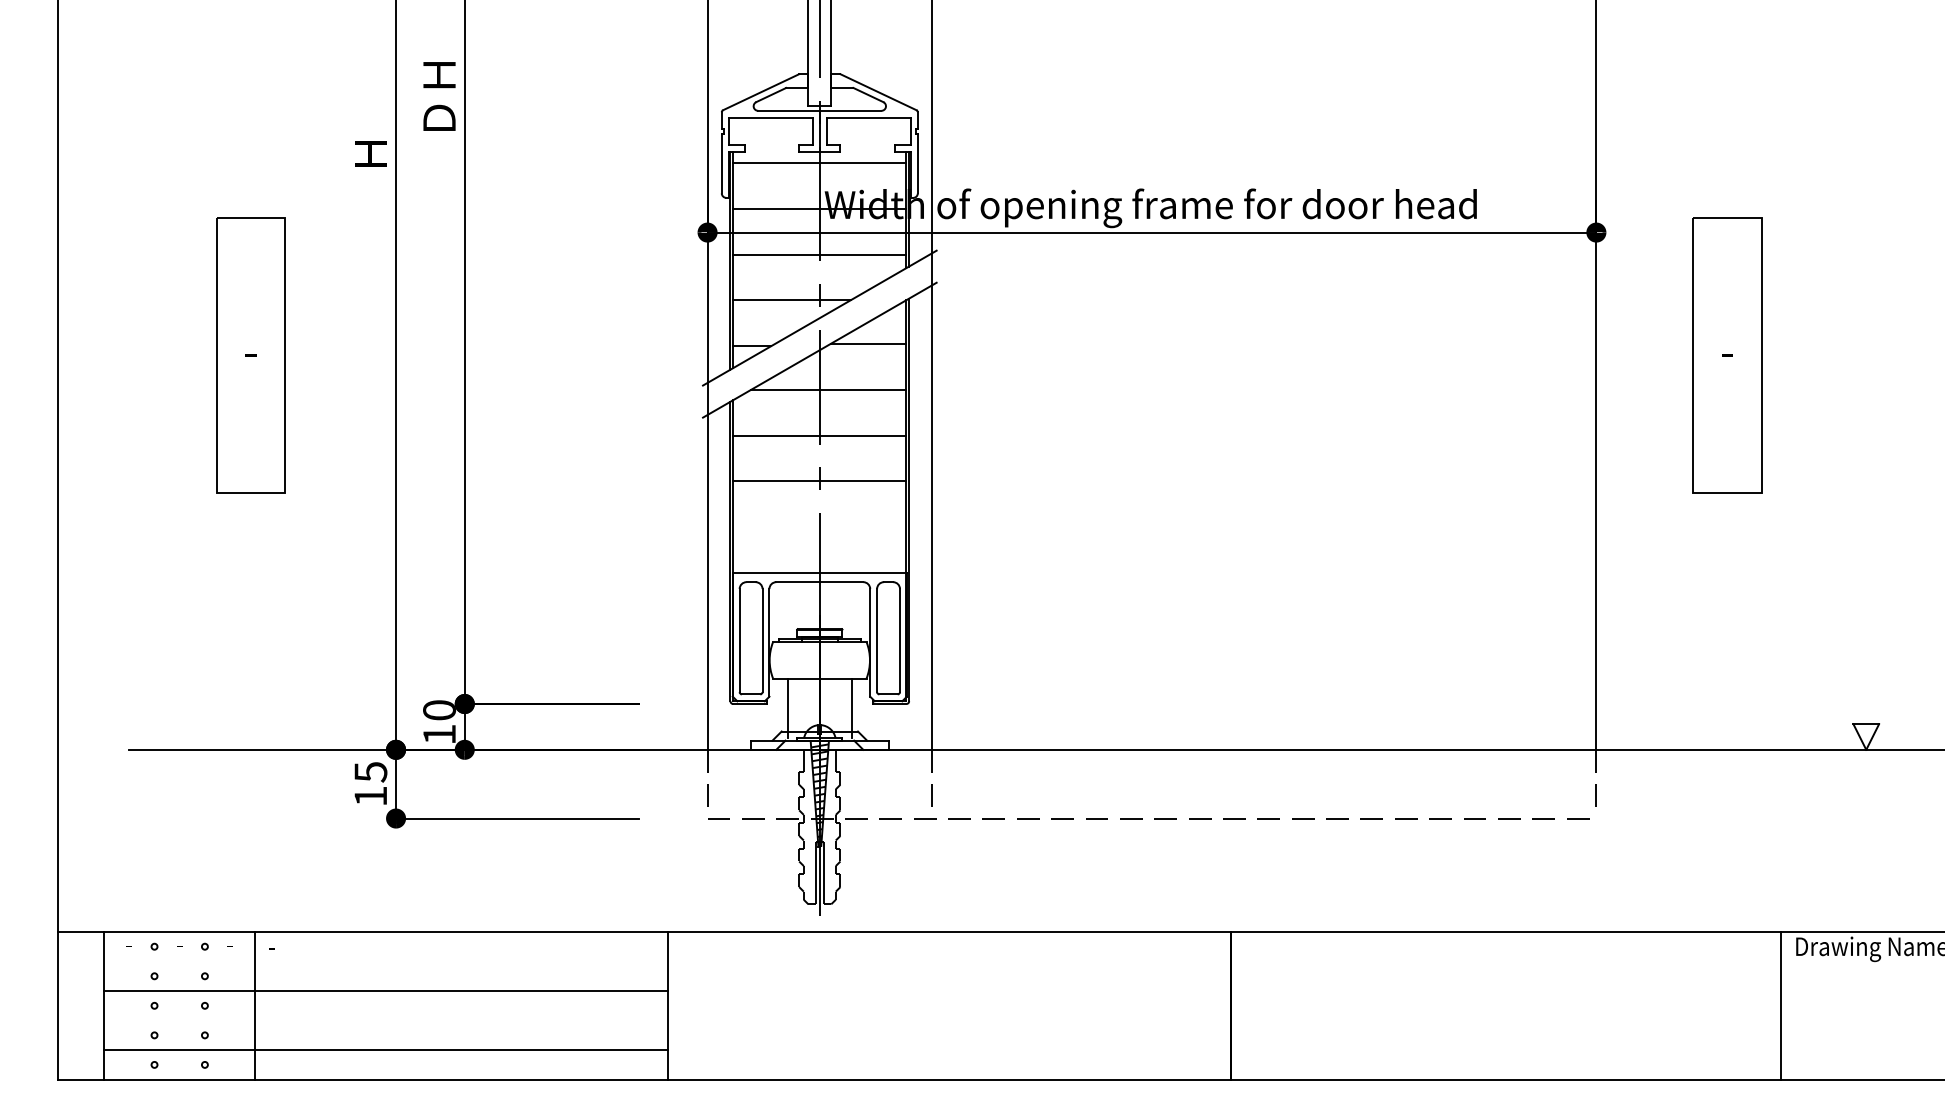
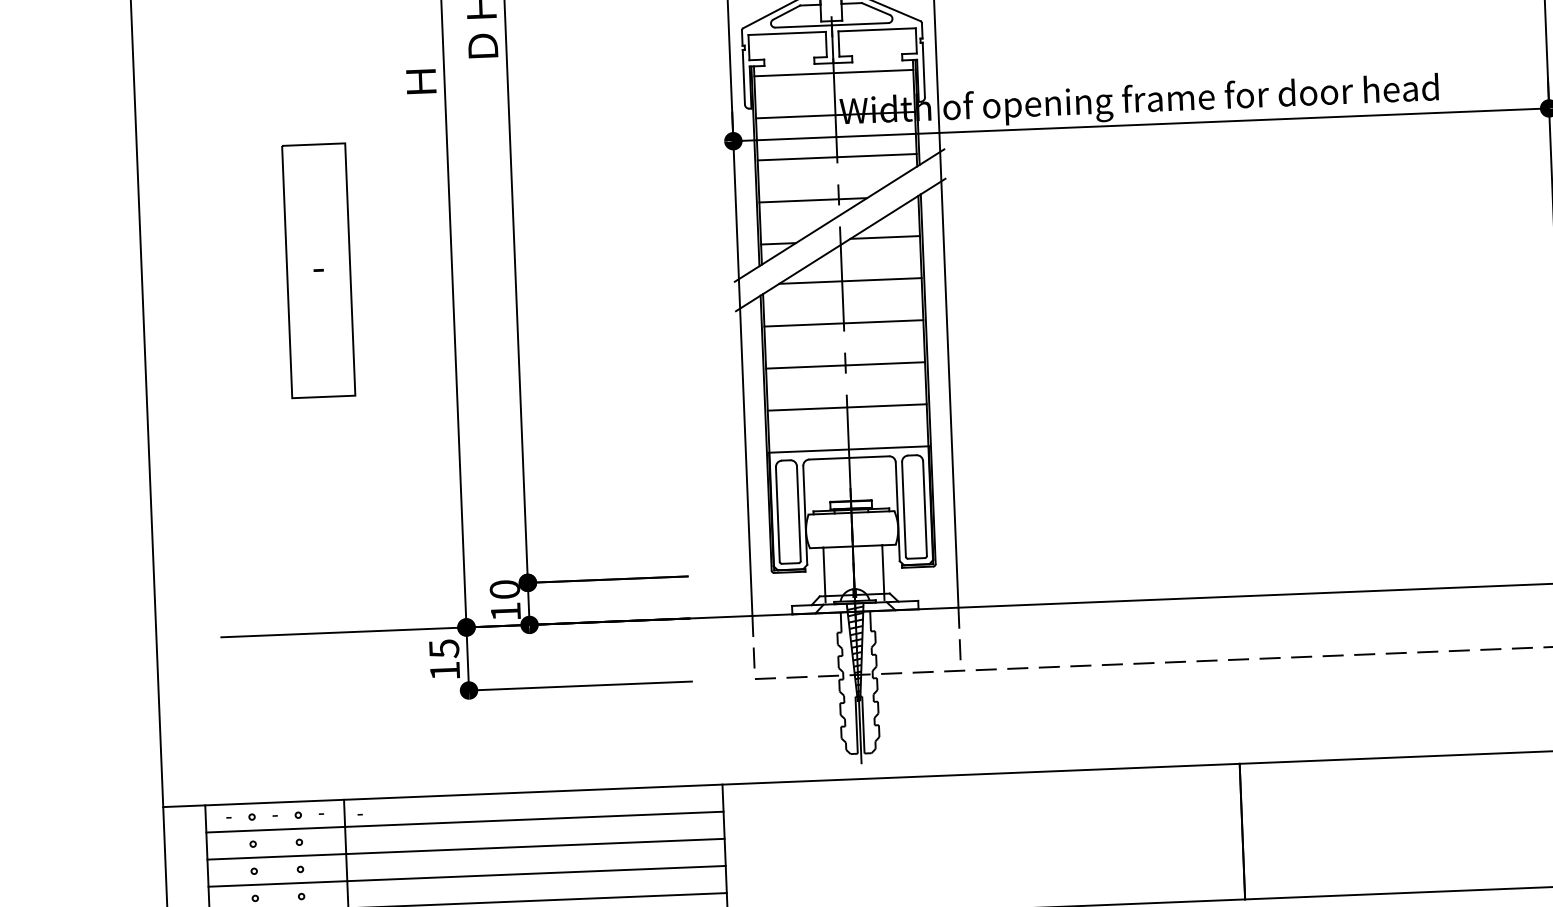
line: (819, 527) -> (846, 407), added
line: (385, 961) -> (464, 822), added
line: (385, 1020) -> (466, 876), added

